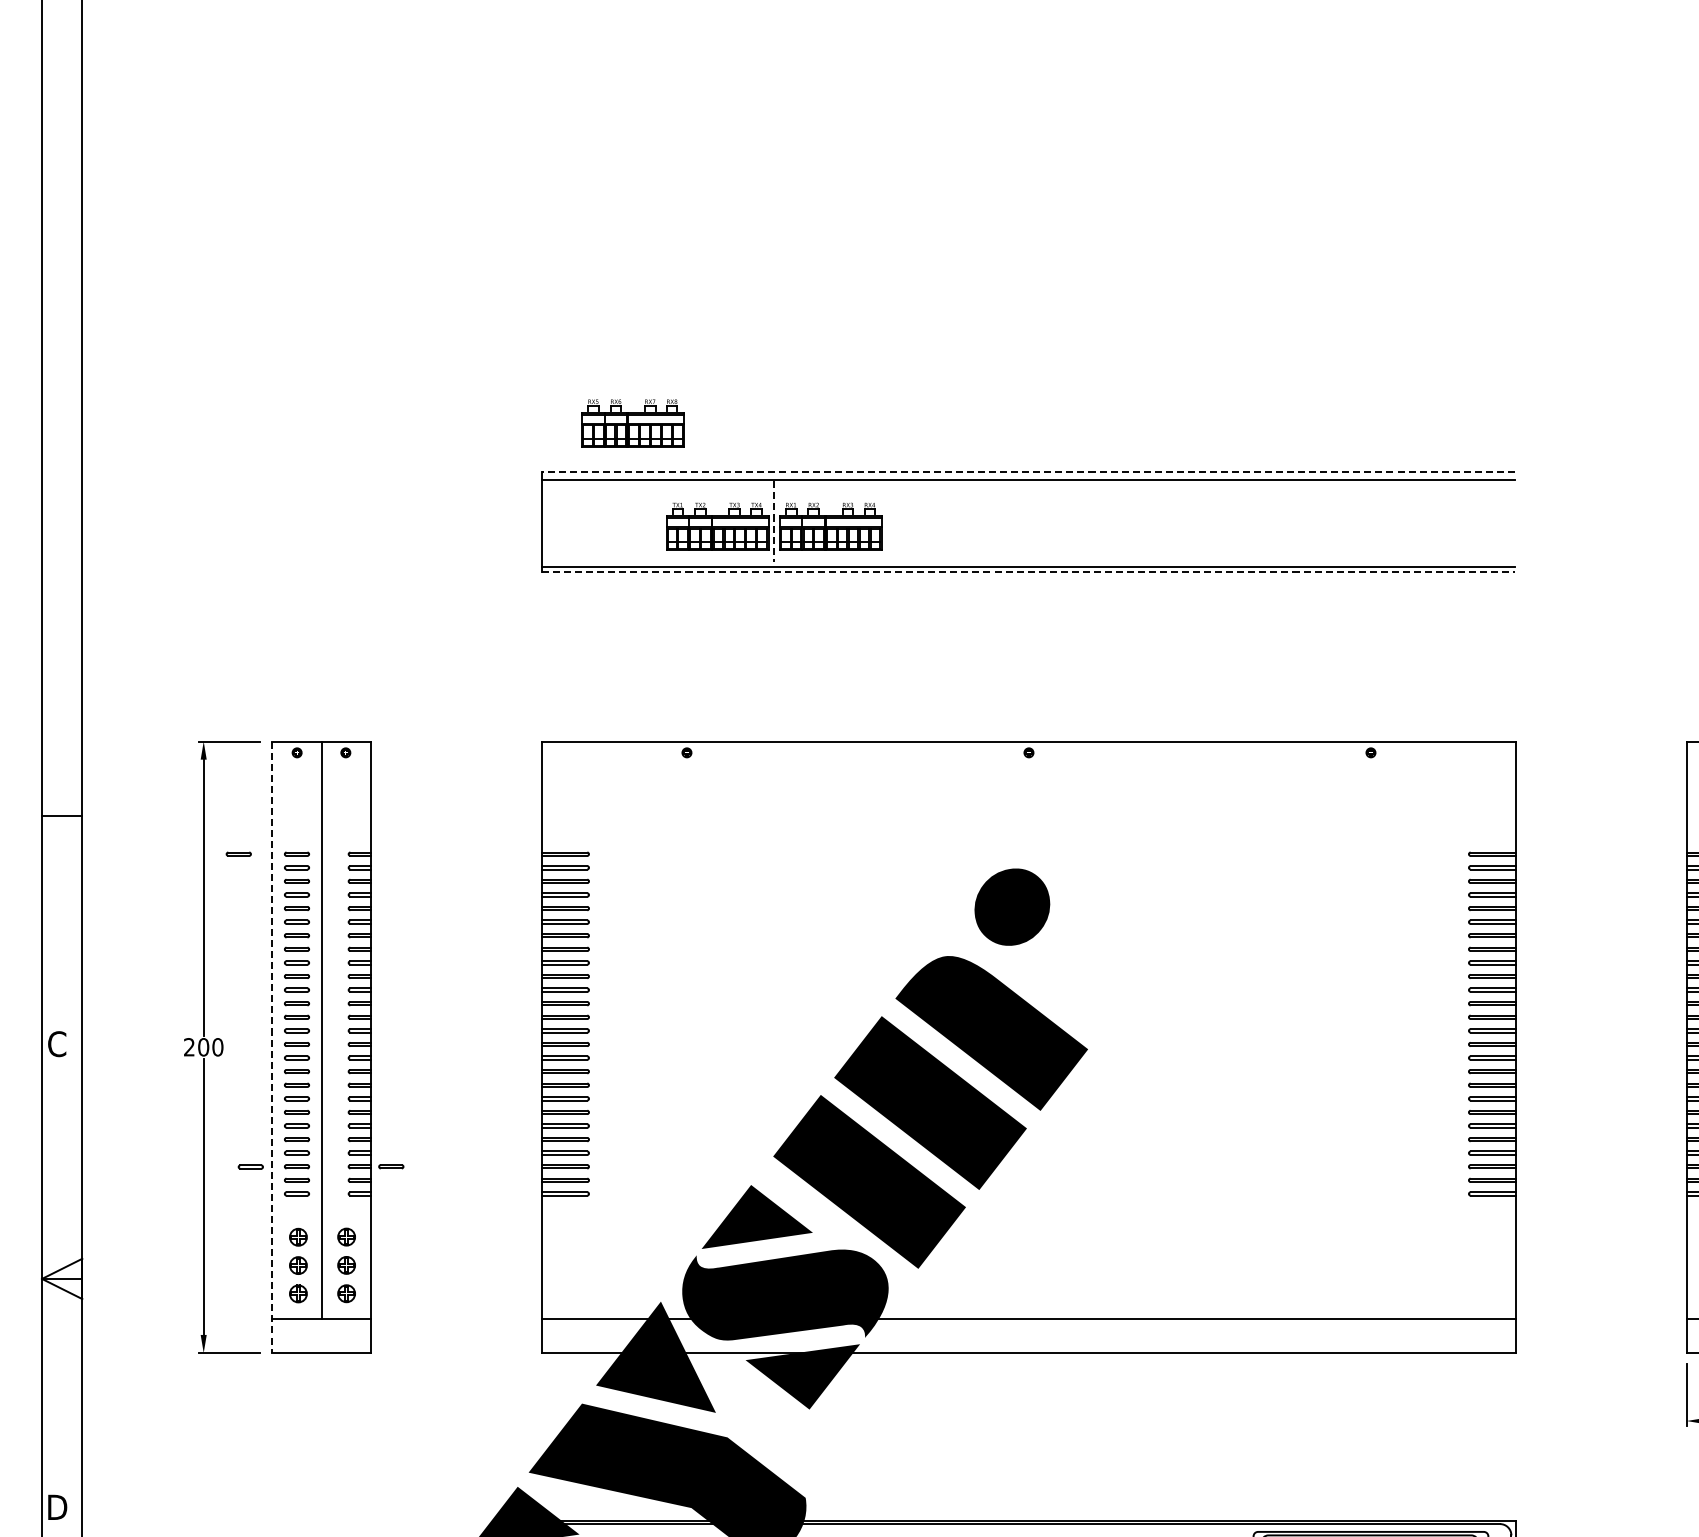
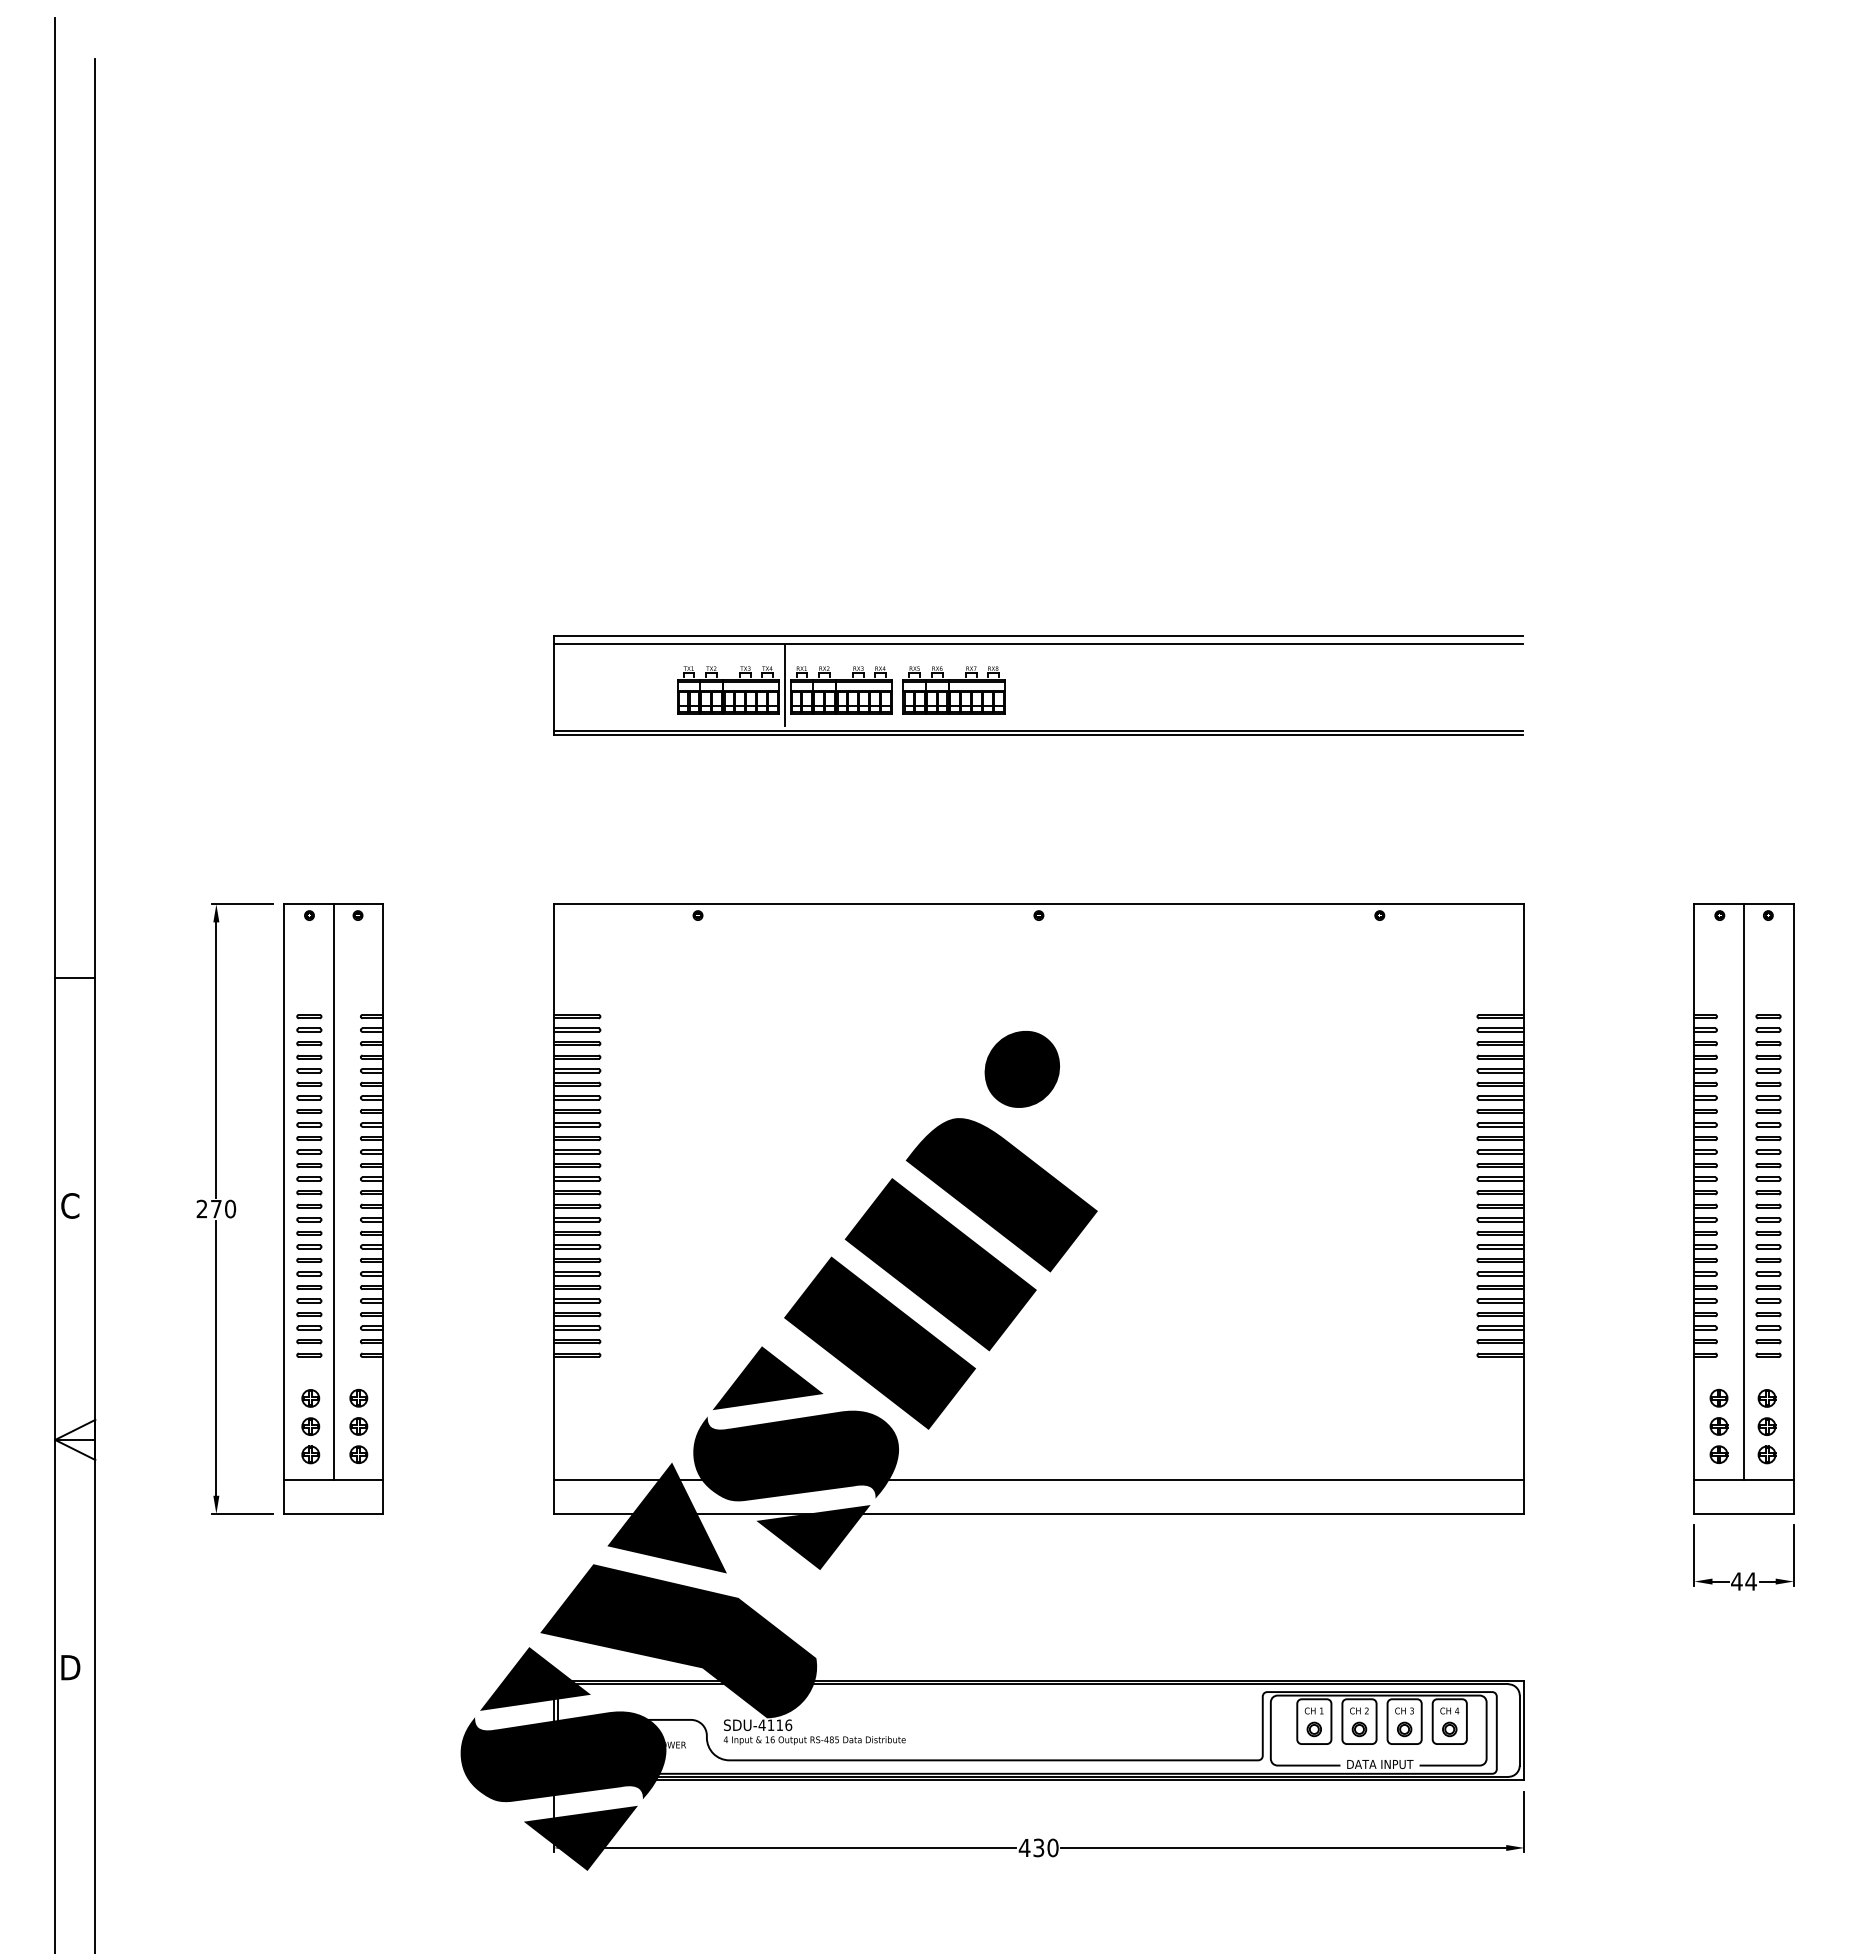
part: (632, 423) -> (953, 690), moved
line: (1028, 471) -> (1038, 635), dashed -> solid
line: (773, 521) -> (784, 685), dashed -> solid
line: (1028, 572) -> (1038, 735), dashed -> solid
part: (238, 854) -> (251, 1016), removed
text: (202, 1046) -> (215, 1208), 200 -> 270
line: (272, 1047) -> (284, 1209), dashed -> solid
line: (251, 1166) -> (263, 1327), removed
part: (391, 1166) -> (403, 1327), removed

